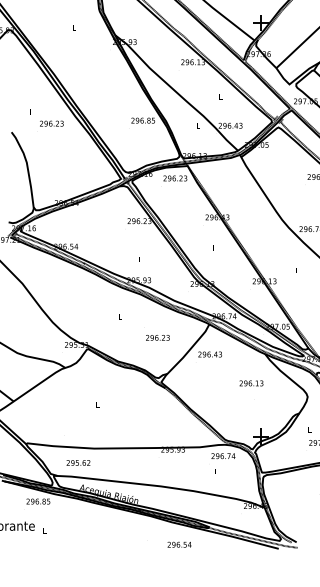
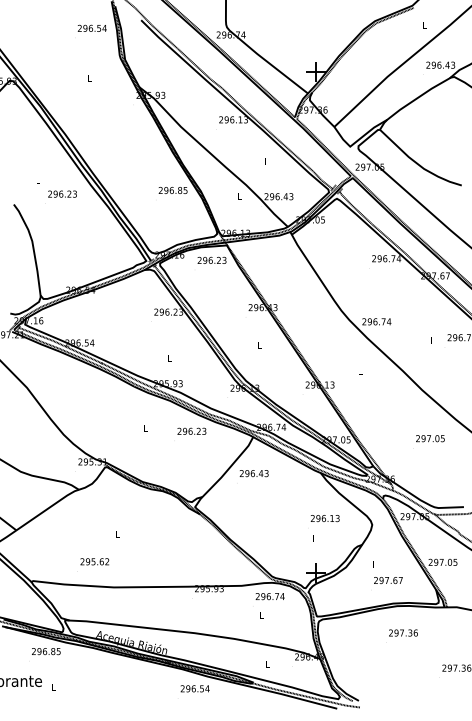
text: (157, 337) -> (191, 430), moved
text: (250, 383) -> (324, 518), moved
text: (78, 462) -> (94, 561), moved
text: (179, 544) -> (194, 688), moved

